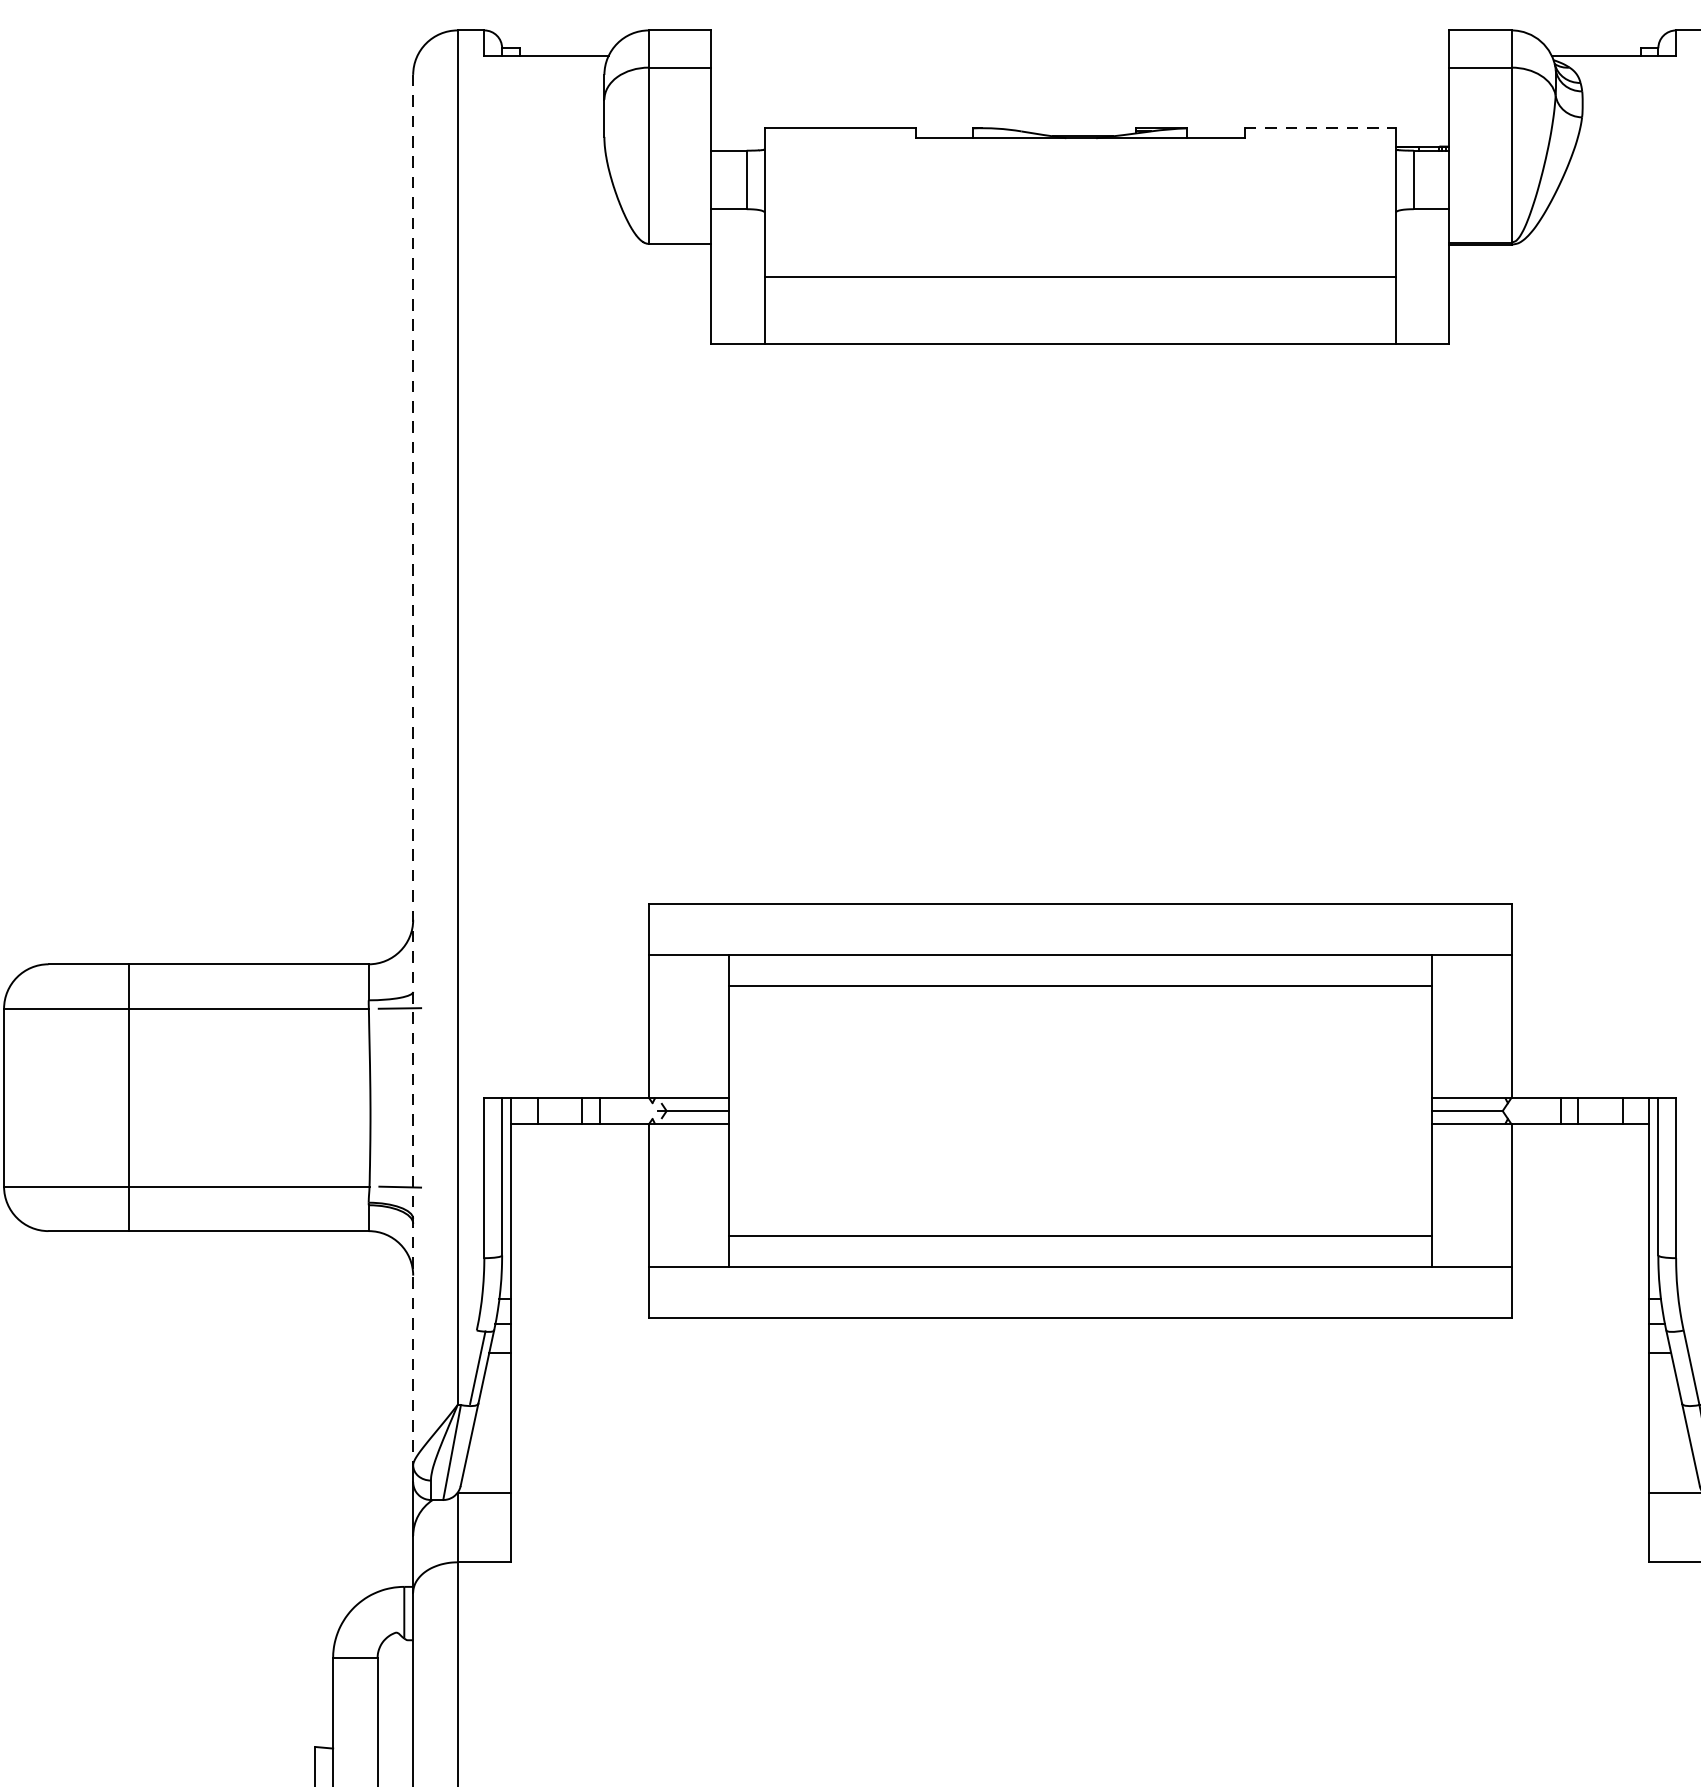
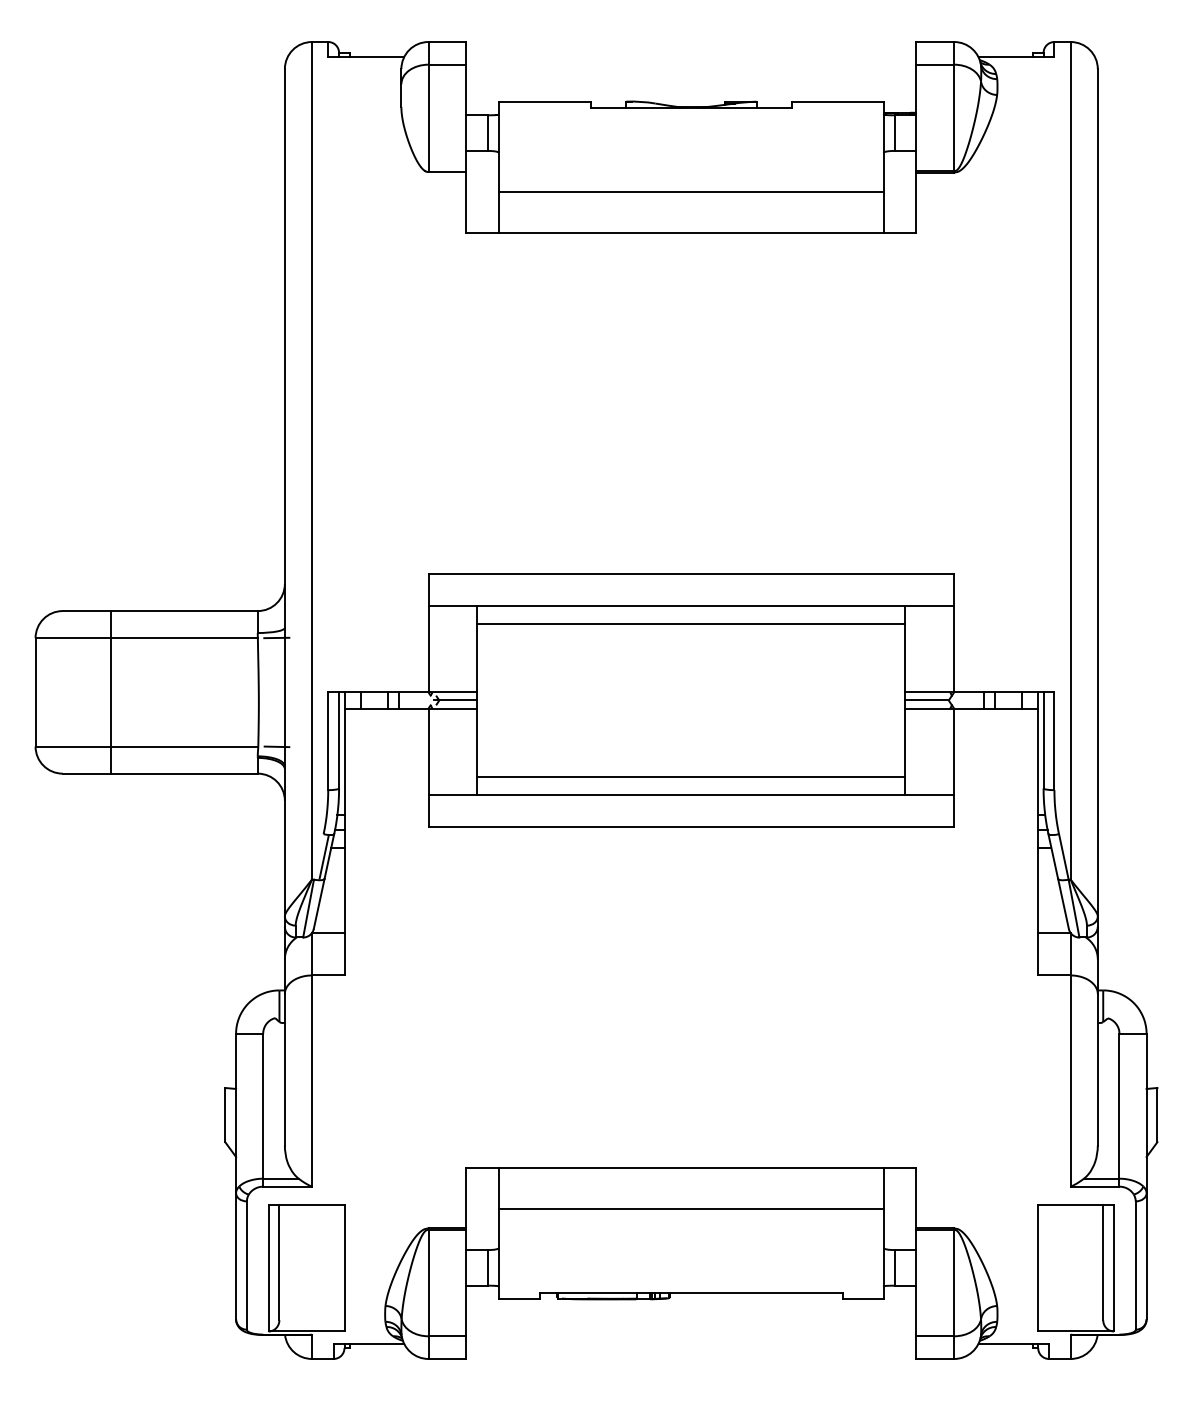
line: (1321, 128) -> (838, 101), dashed -> solid
line: (412, 769) -> (284, 492), dashed -> solid

